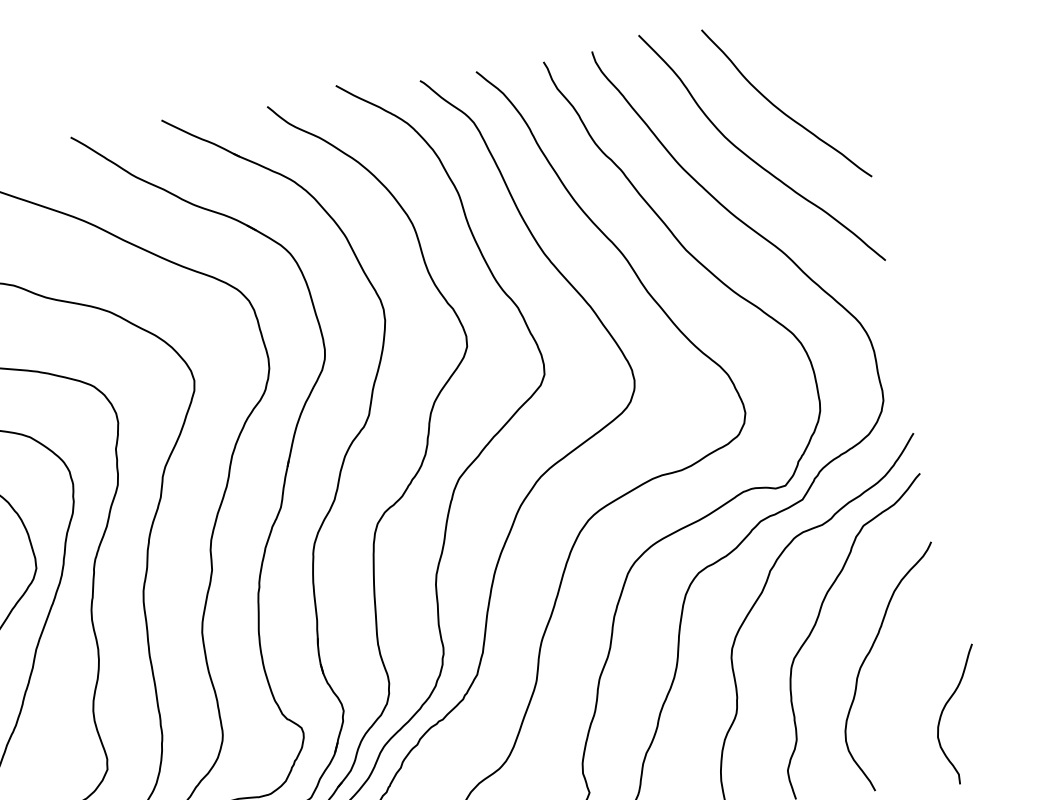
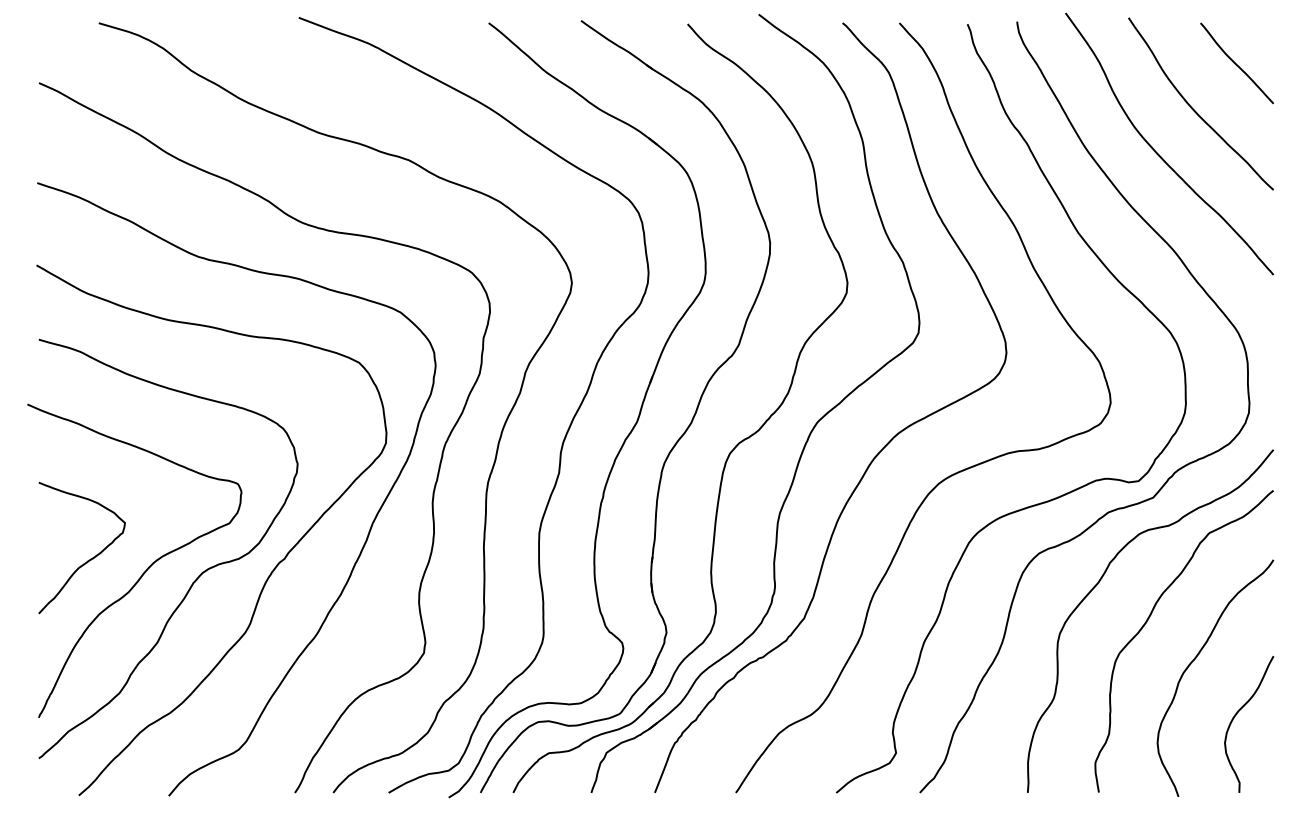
curve: (814, 56) -> (1235, 62), added
curve: (945, 707) -> (1237, 714), moved

